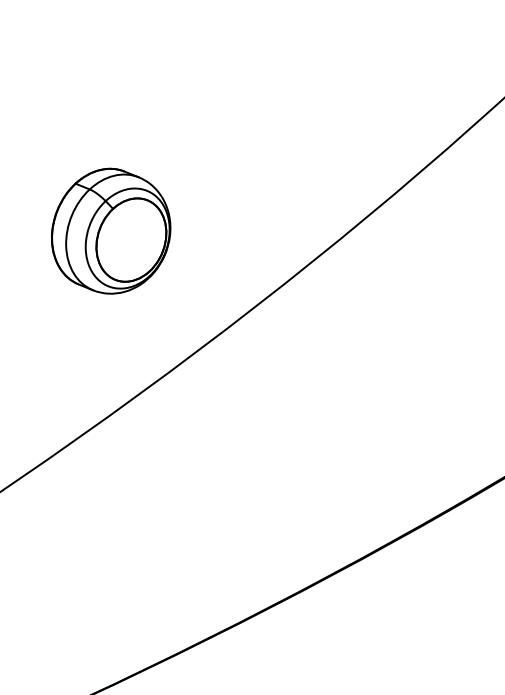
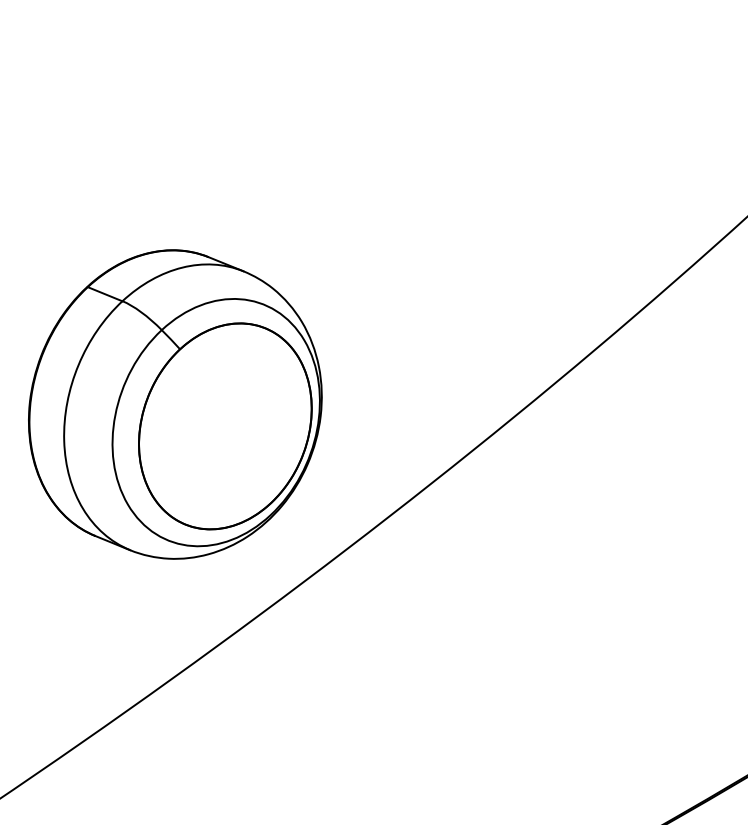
part: (110, 231) -> (174, 405), size x1.67

